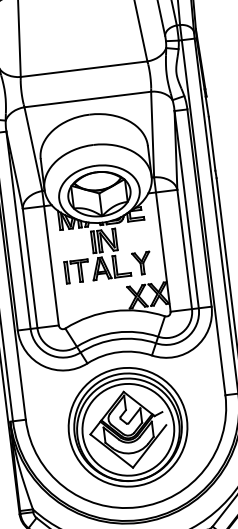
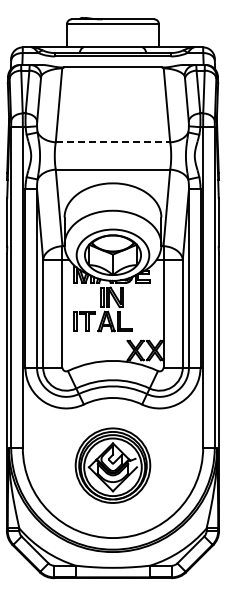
line: (84, 69) -> (113, 142), solid -> dashed
part: (140, 262) -> (142, 320), removed
part: (127, 427) -> (112, 465), size x0.7

